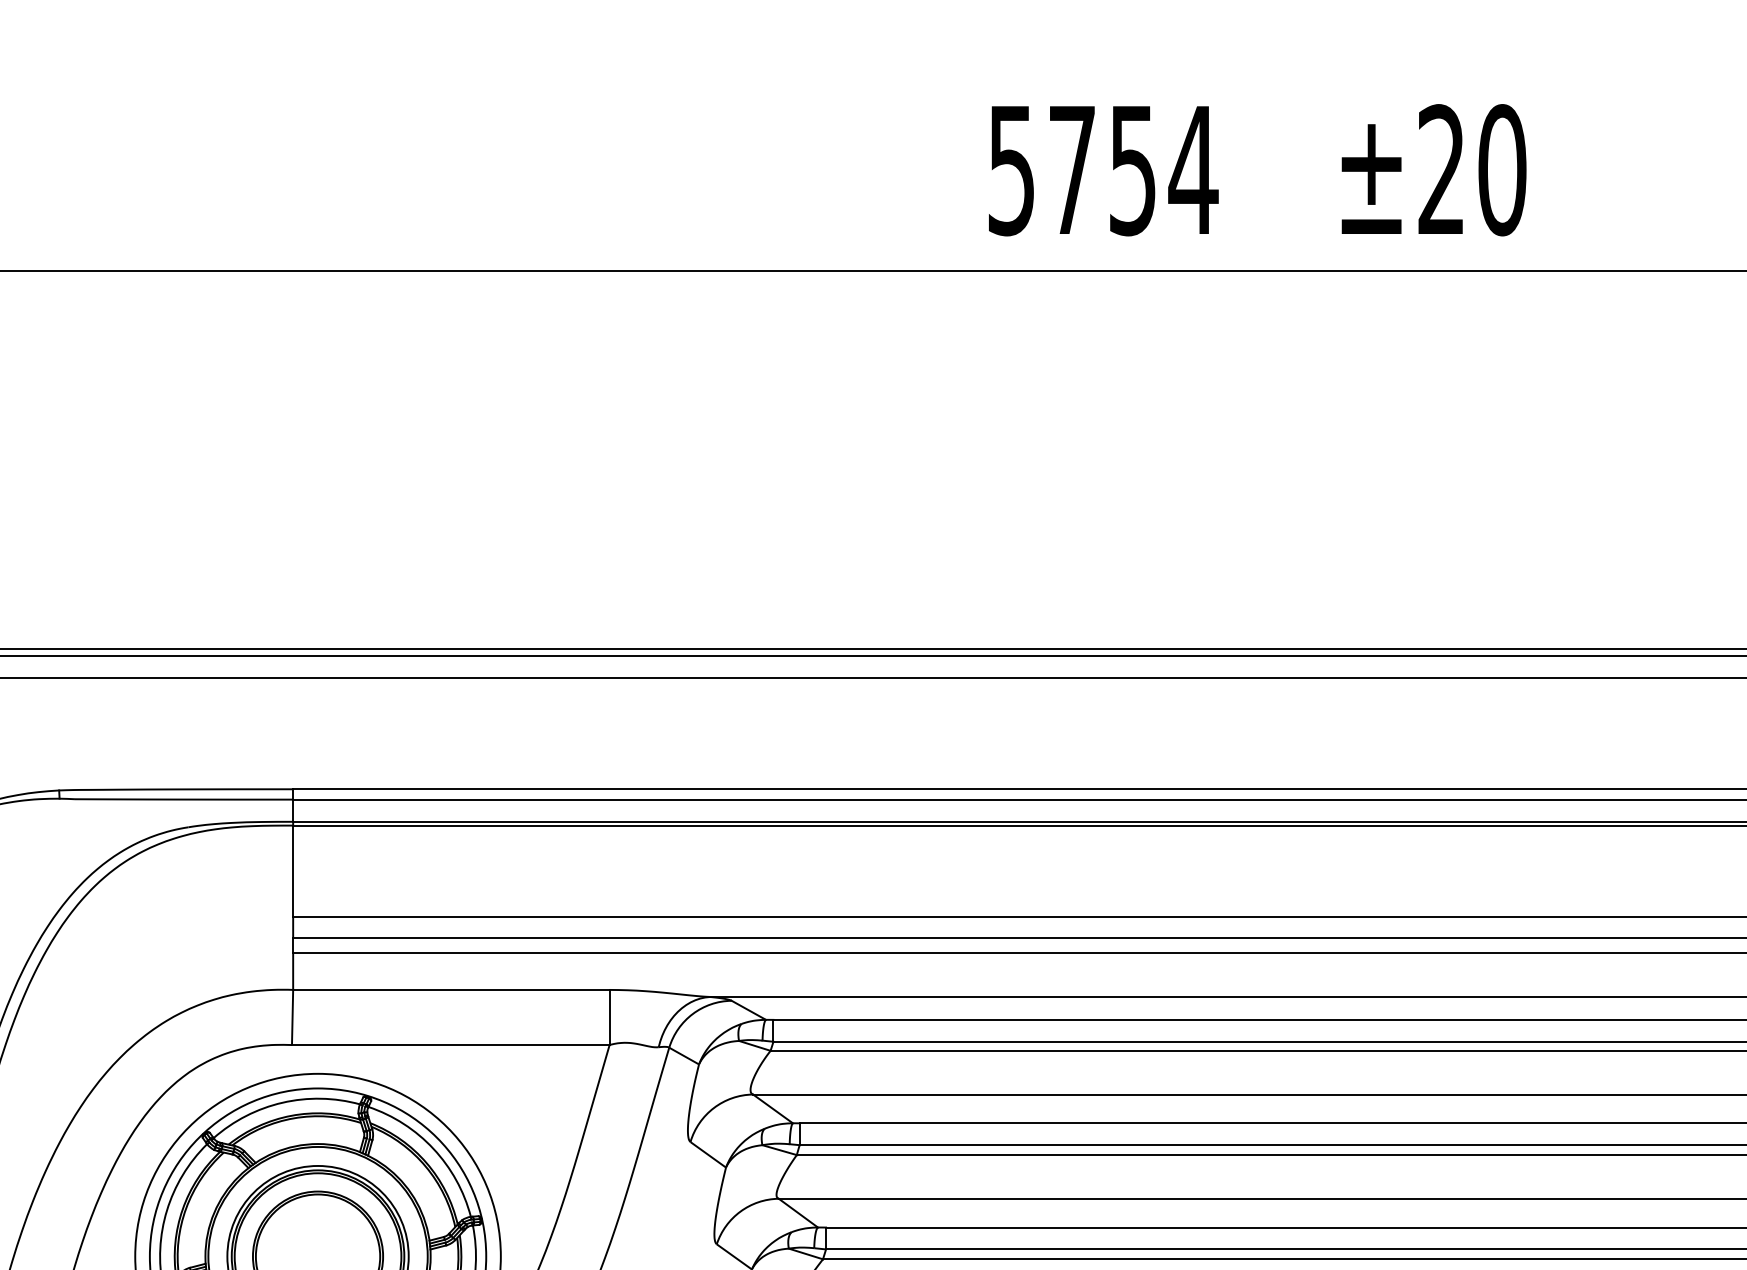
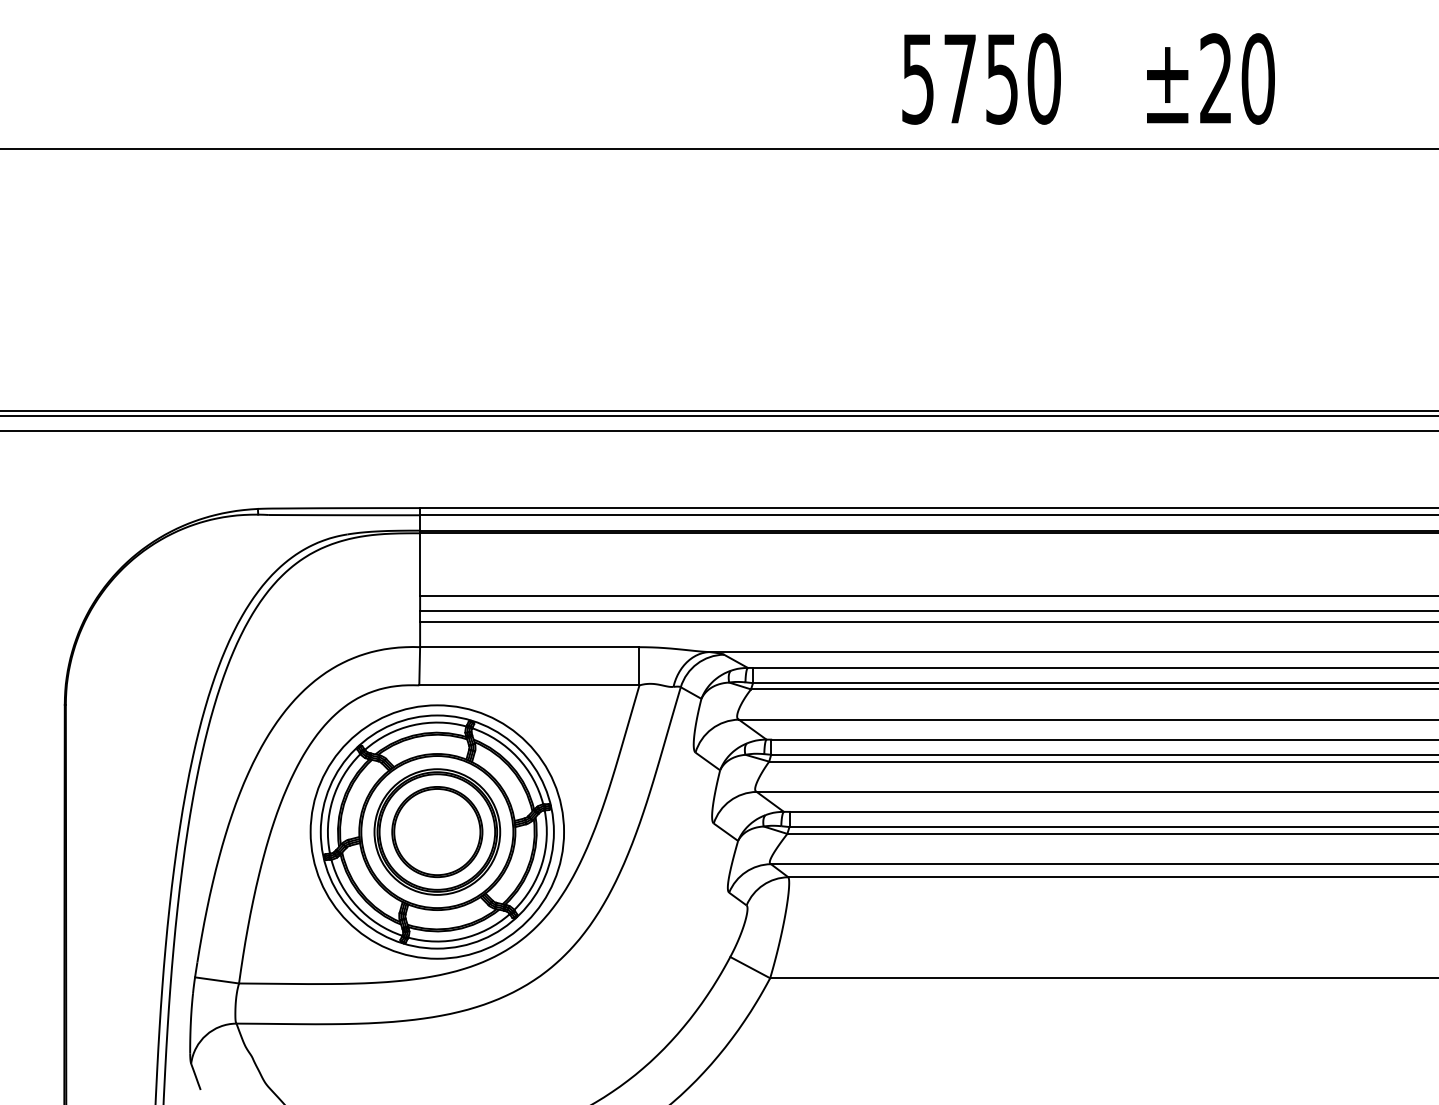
text: (1192, 169) -> (1043, 78), 5754 -> 5750

